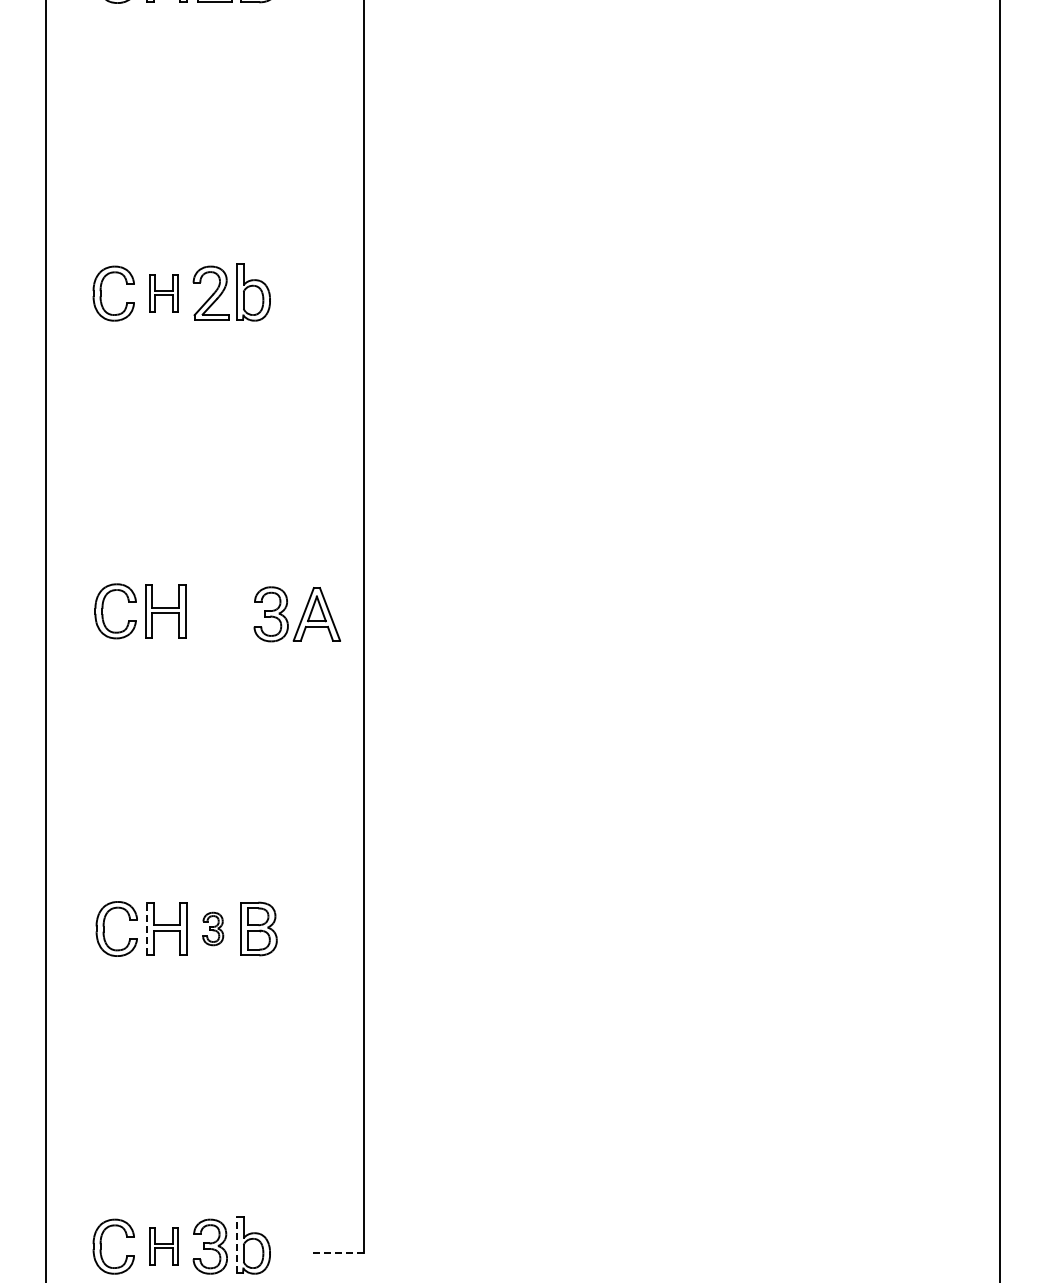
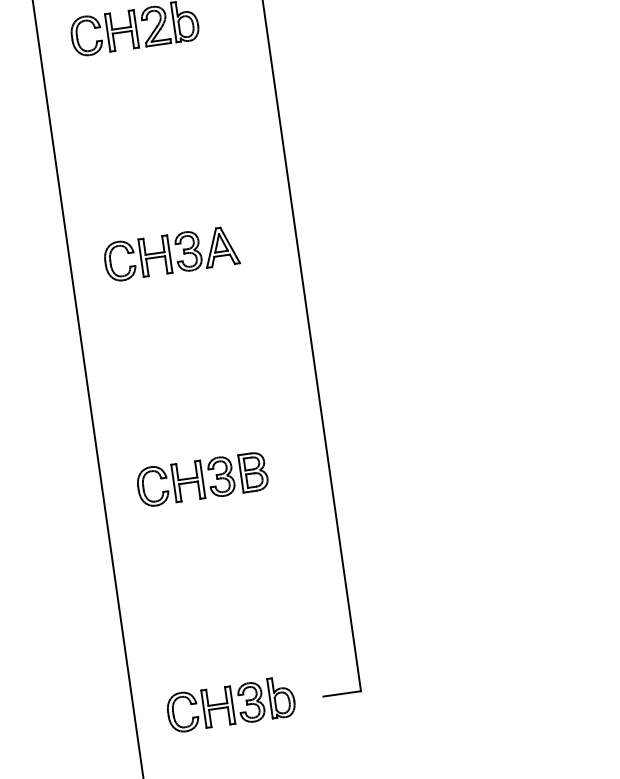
part: (163, 293) -> (121, 30), size x1.43
part: (296, 614) -> (206, 248), moved
line: (146, 928) -> (173, 483), dashed -> solid
part: (212, 928) -> (220, 476), size x1.67
line: (236, 1245) -> (269, 698), dashed -> solid
part: (163, 1246) -> (218, 707), size x1.43
line: (337, 1252) -> (342, 693), dashed -> solid

